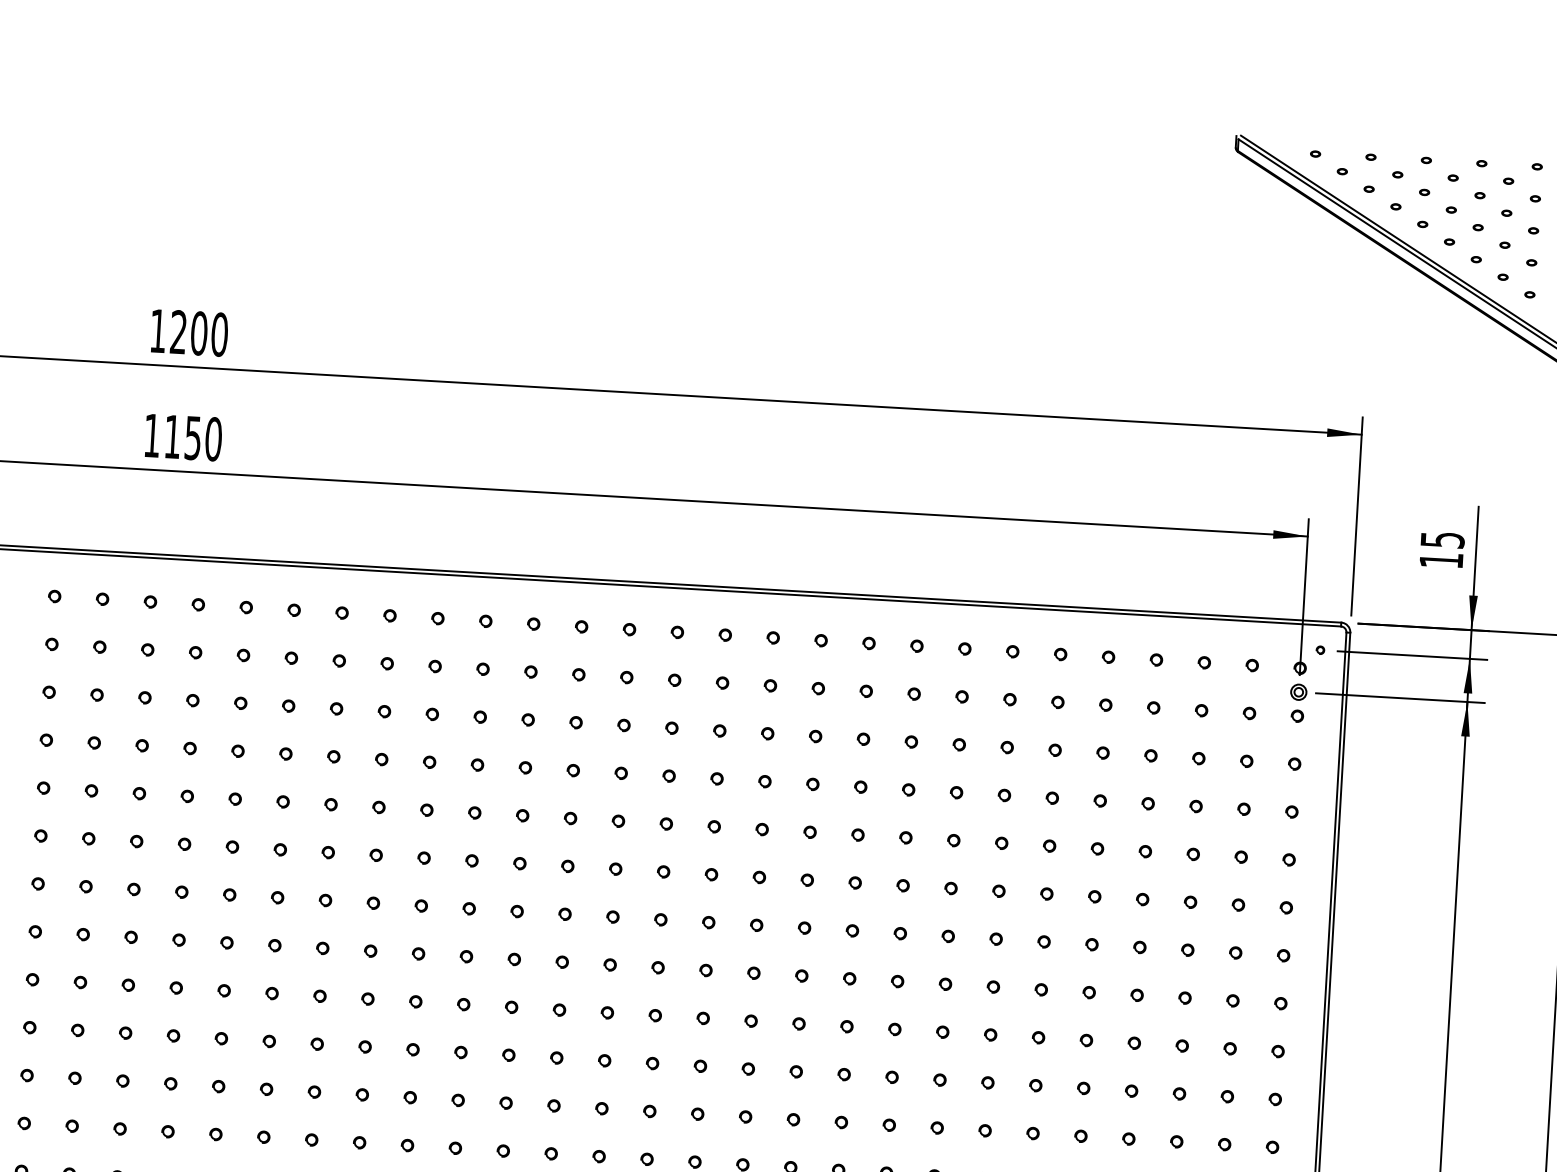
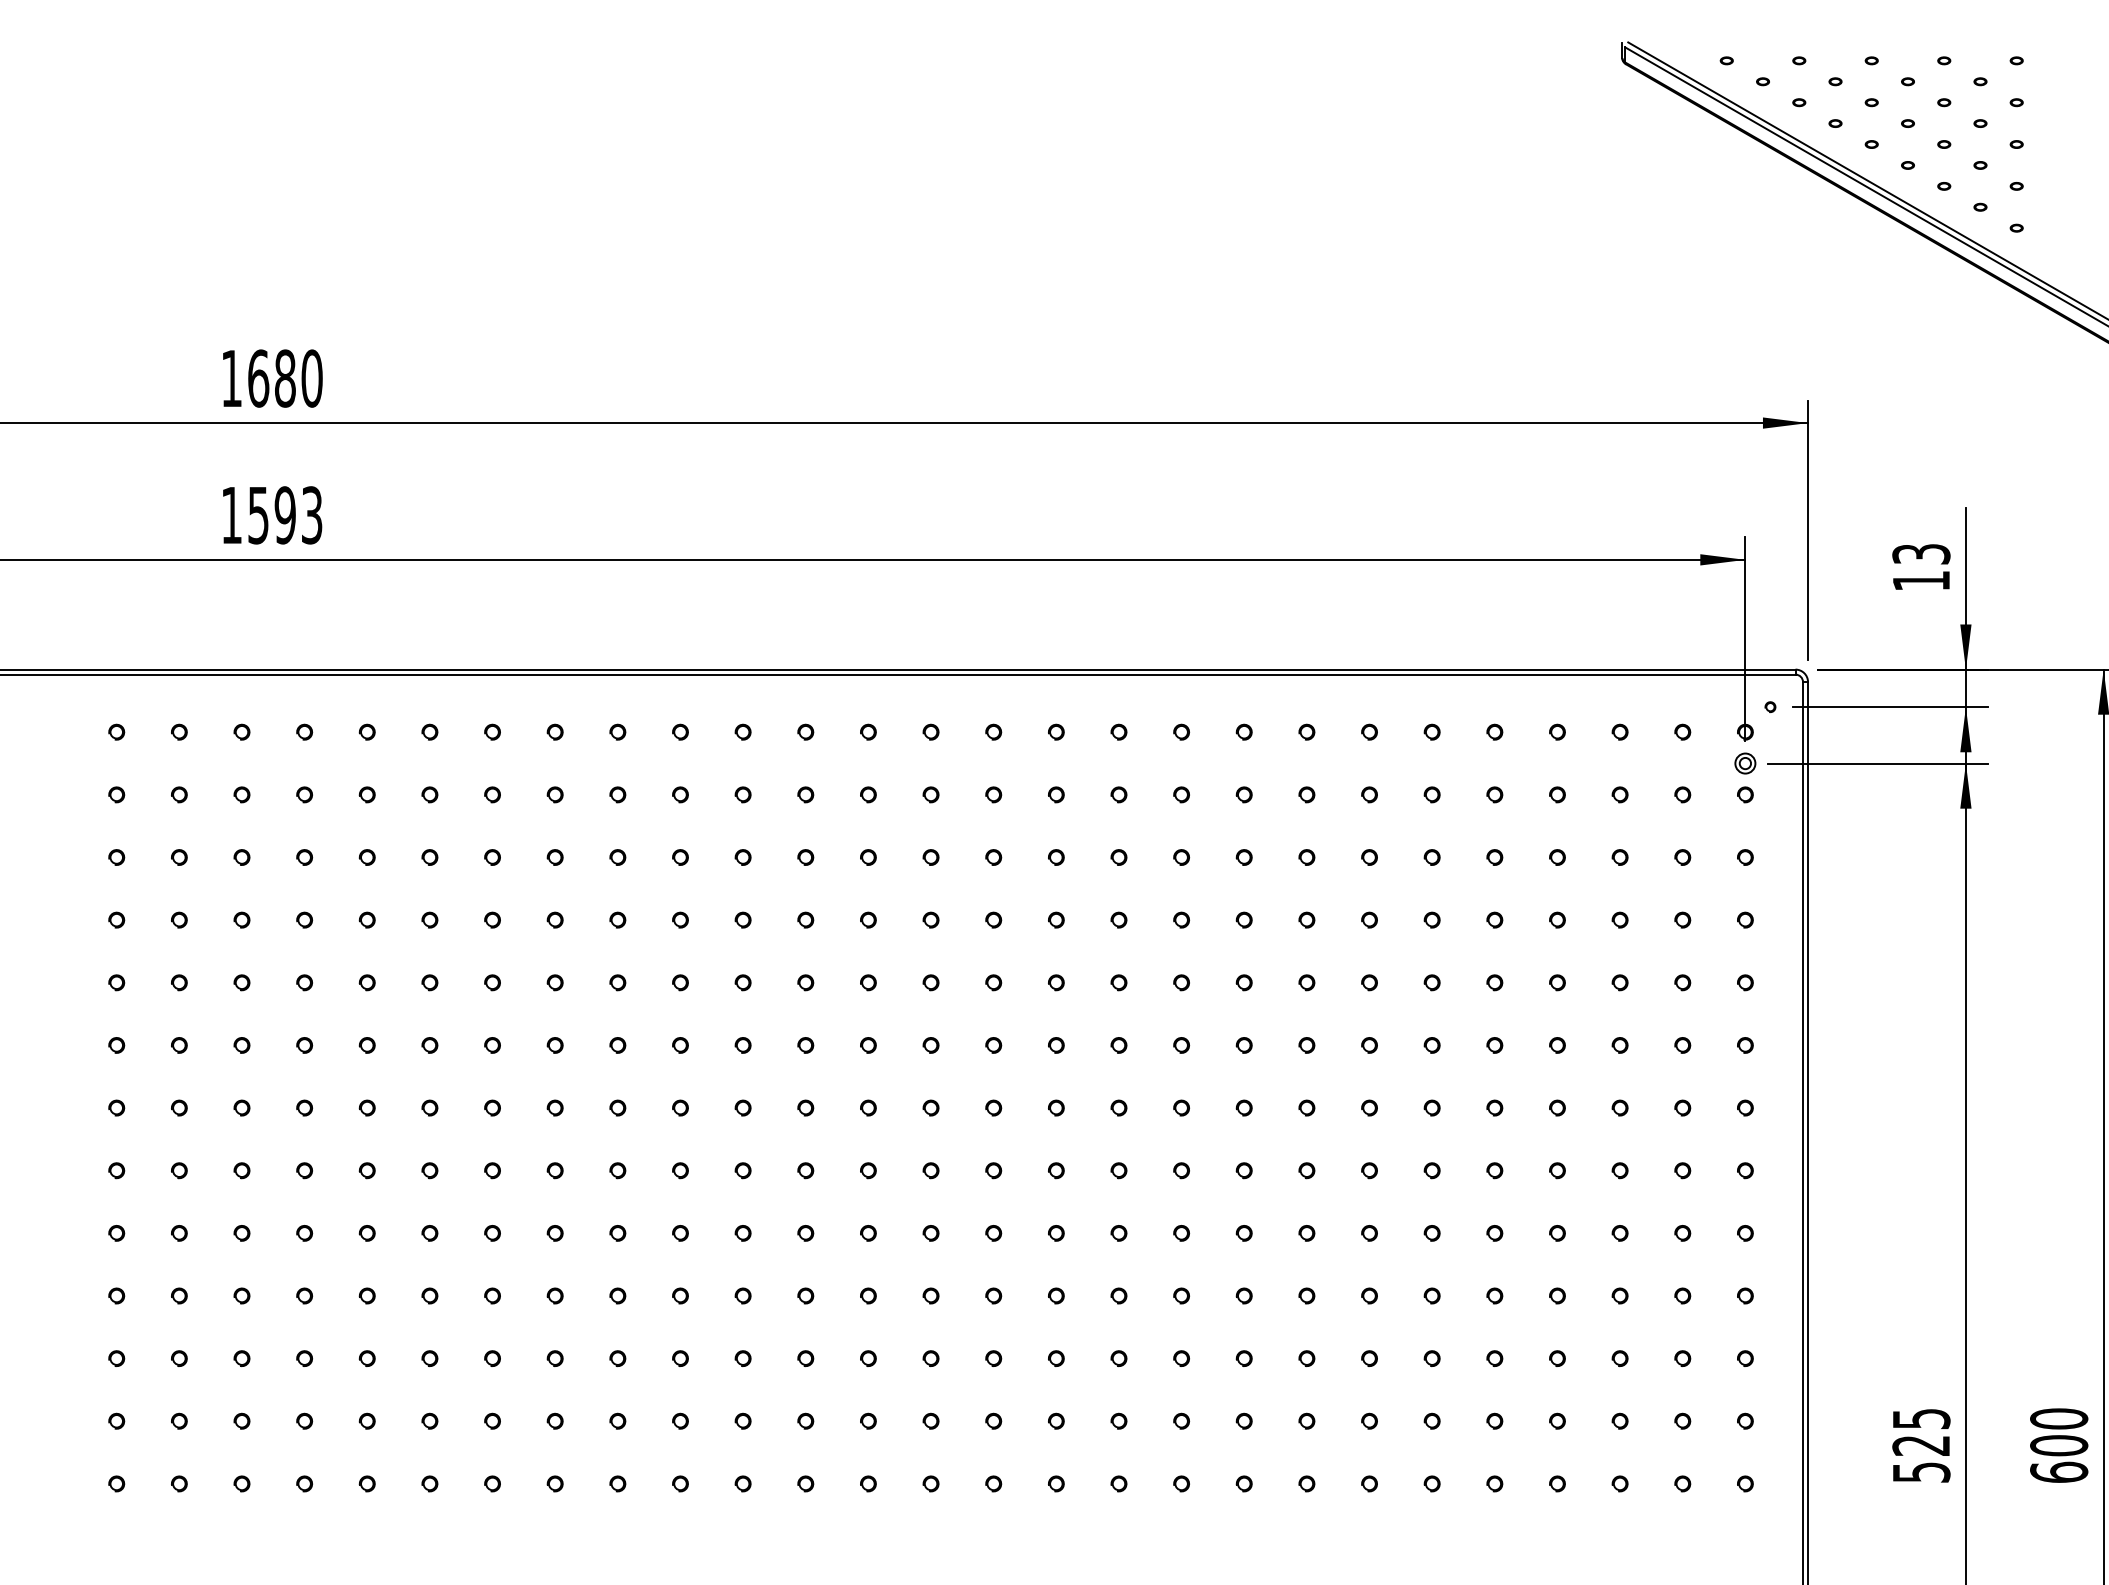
text: (188, 332) -> (271, 378), 1200 -> 1680
text: (193, 438) -> (285, 515), 1150 -> 1593
text: (1441, 540) -> (1920, 554), 15 -> 13

